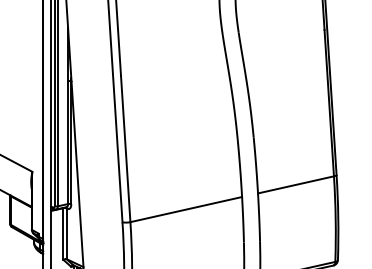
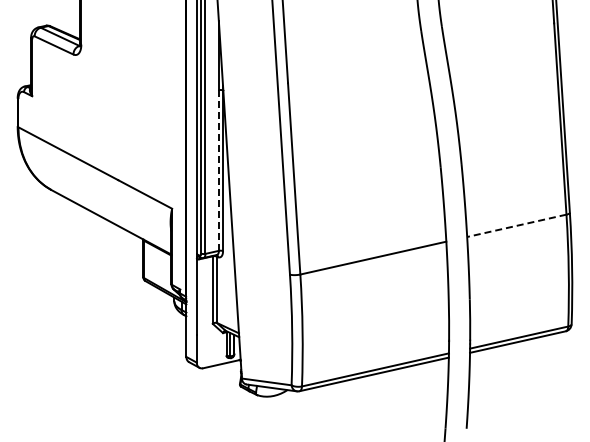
line: (67, 142) -> (218, 170), solid -> dashed
line: (295, 184) -> (516, 225), solid -> dashed

